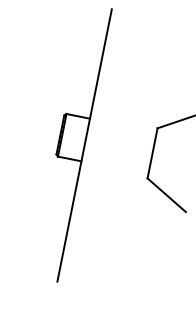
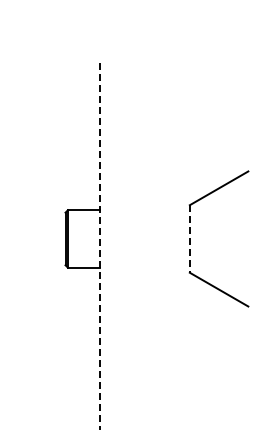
line: (84, 145) -> (99, 246), solid -> dashed
line: (152, 152) -> (189, 238), solid -> dashed

